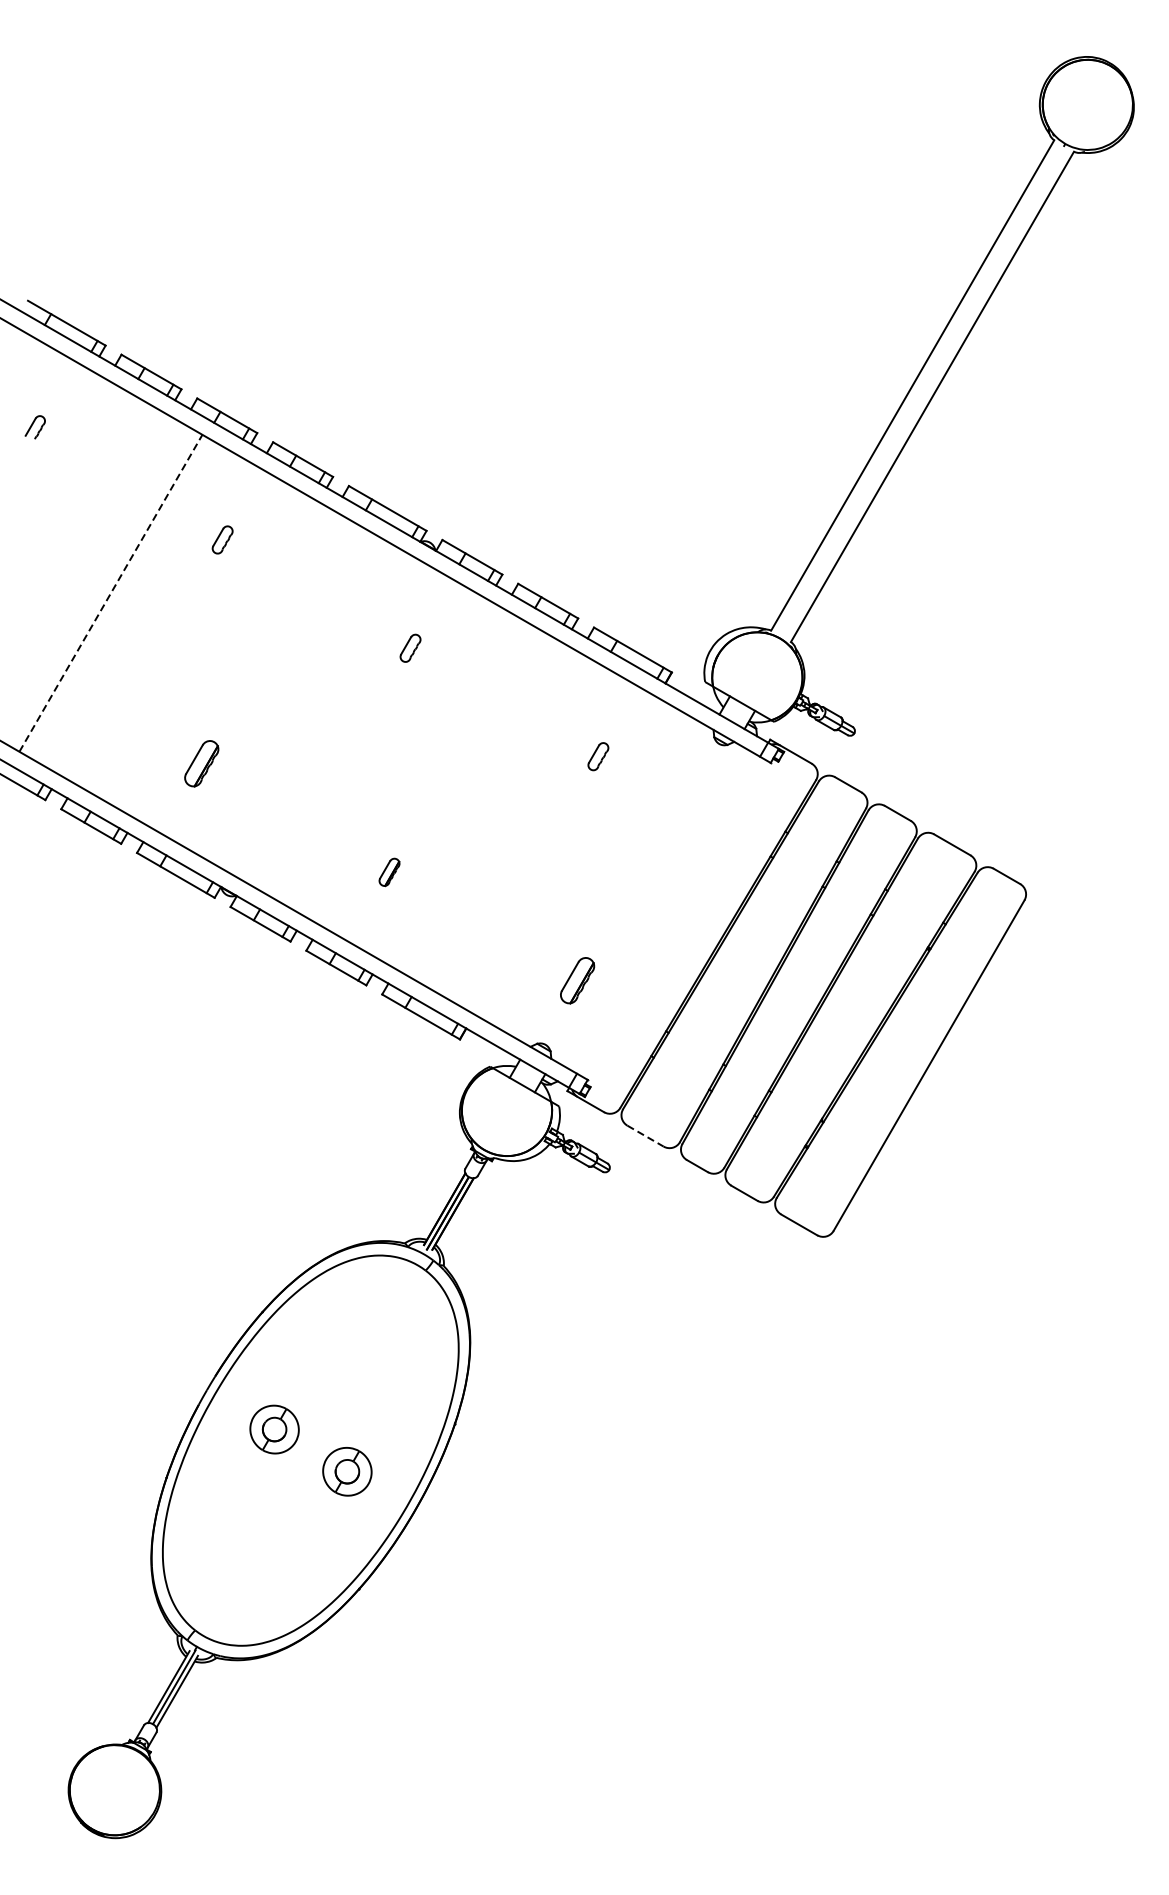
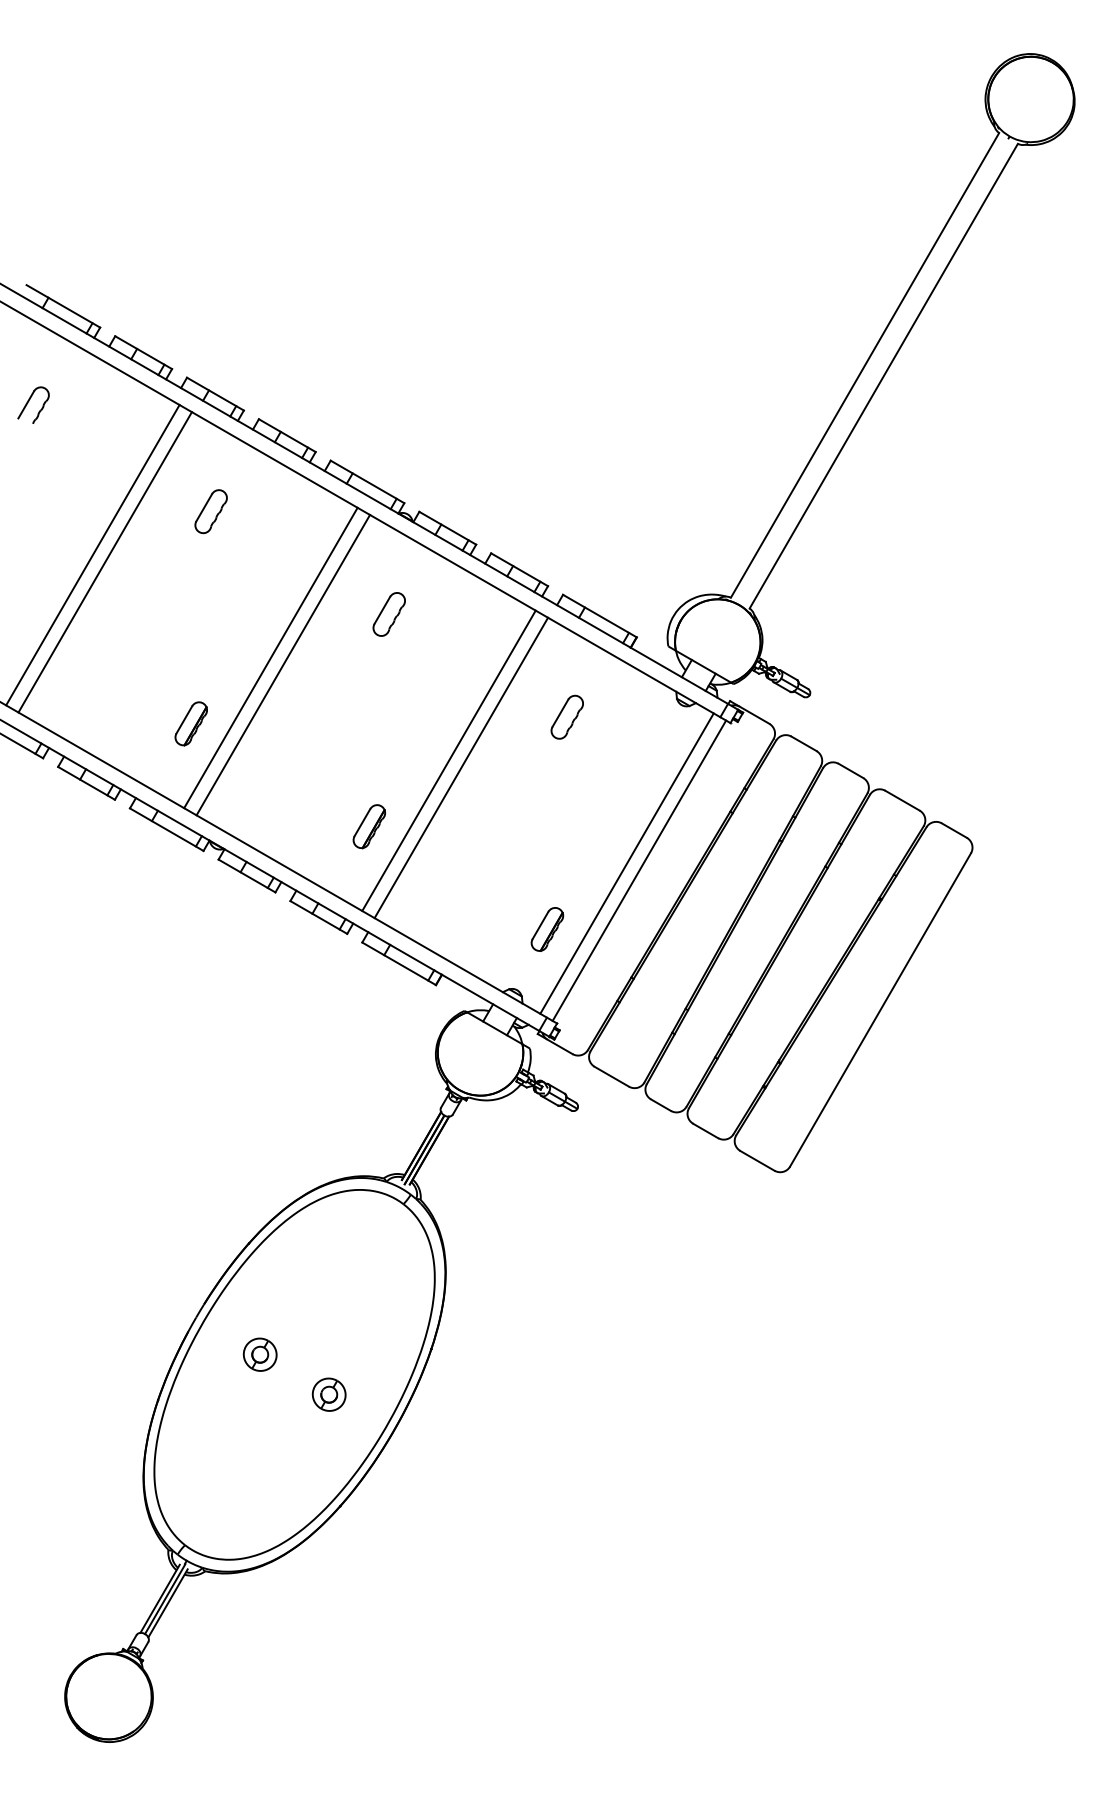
part: (35, 426) -> (33, 404), size x1.67
part: (222, 539) -> (210, 511), size x1.67
line: (97, 586) -> (92, 555), added
line: (111, 592) -> (105, 561), dashed -> solid
part: (409, 648) -> (388, 614), size x1.67
line: (285, 693) -> (270, 657), added
line: (299, 701) -> (283, 664), added
part: (597, 755) -> (566, 716), size x1.67
line: (473, 802) -> (448, 760), added
line: (486, 809) -> (461, 767), added
part: (388, 872) -> (368, 826), size x1.67
line: (661, 911) -> (626, 863), added
line: (674, 918) -> (639, 870), added
line: (645, 1135) -> (611, 1076), dashed -> solid
part: (273, 1429) -> (259, 1354), size x0.71
part: (346, 1471) -> (328, 1394), size x0.71

